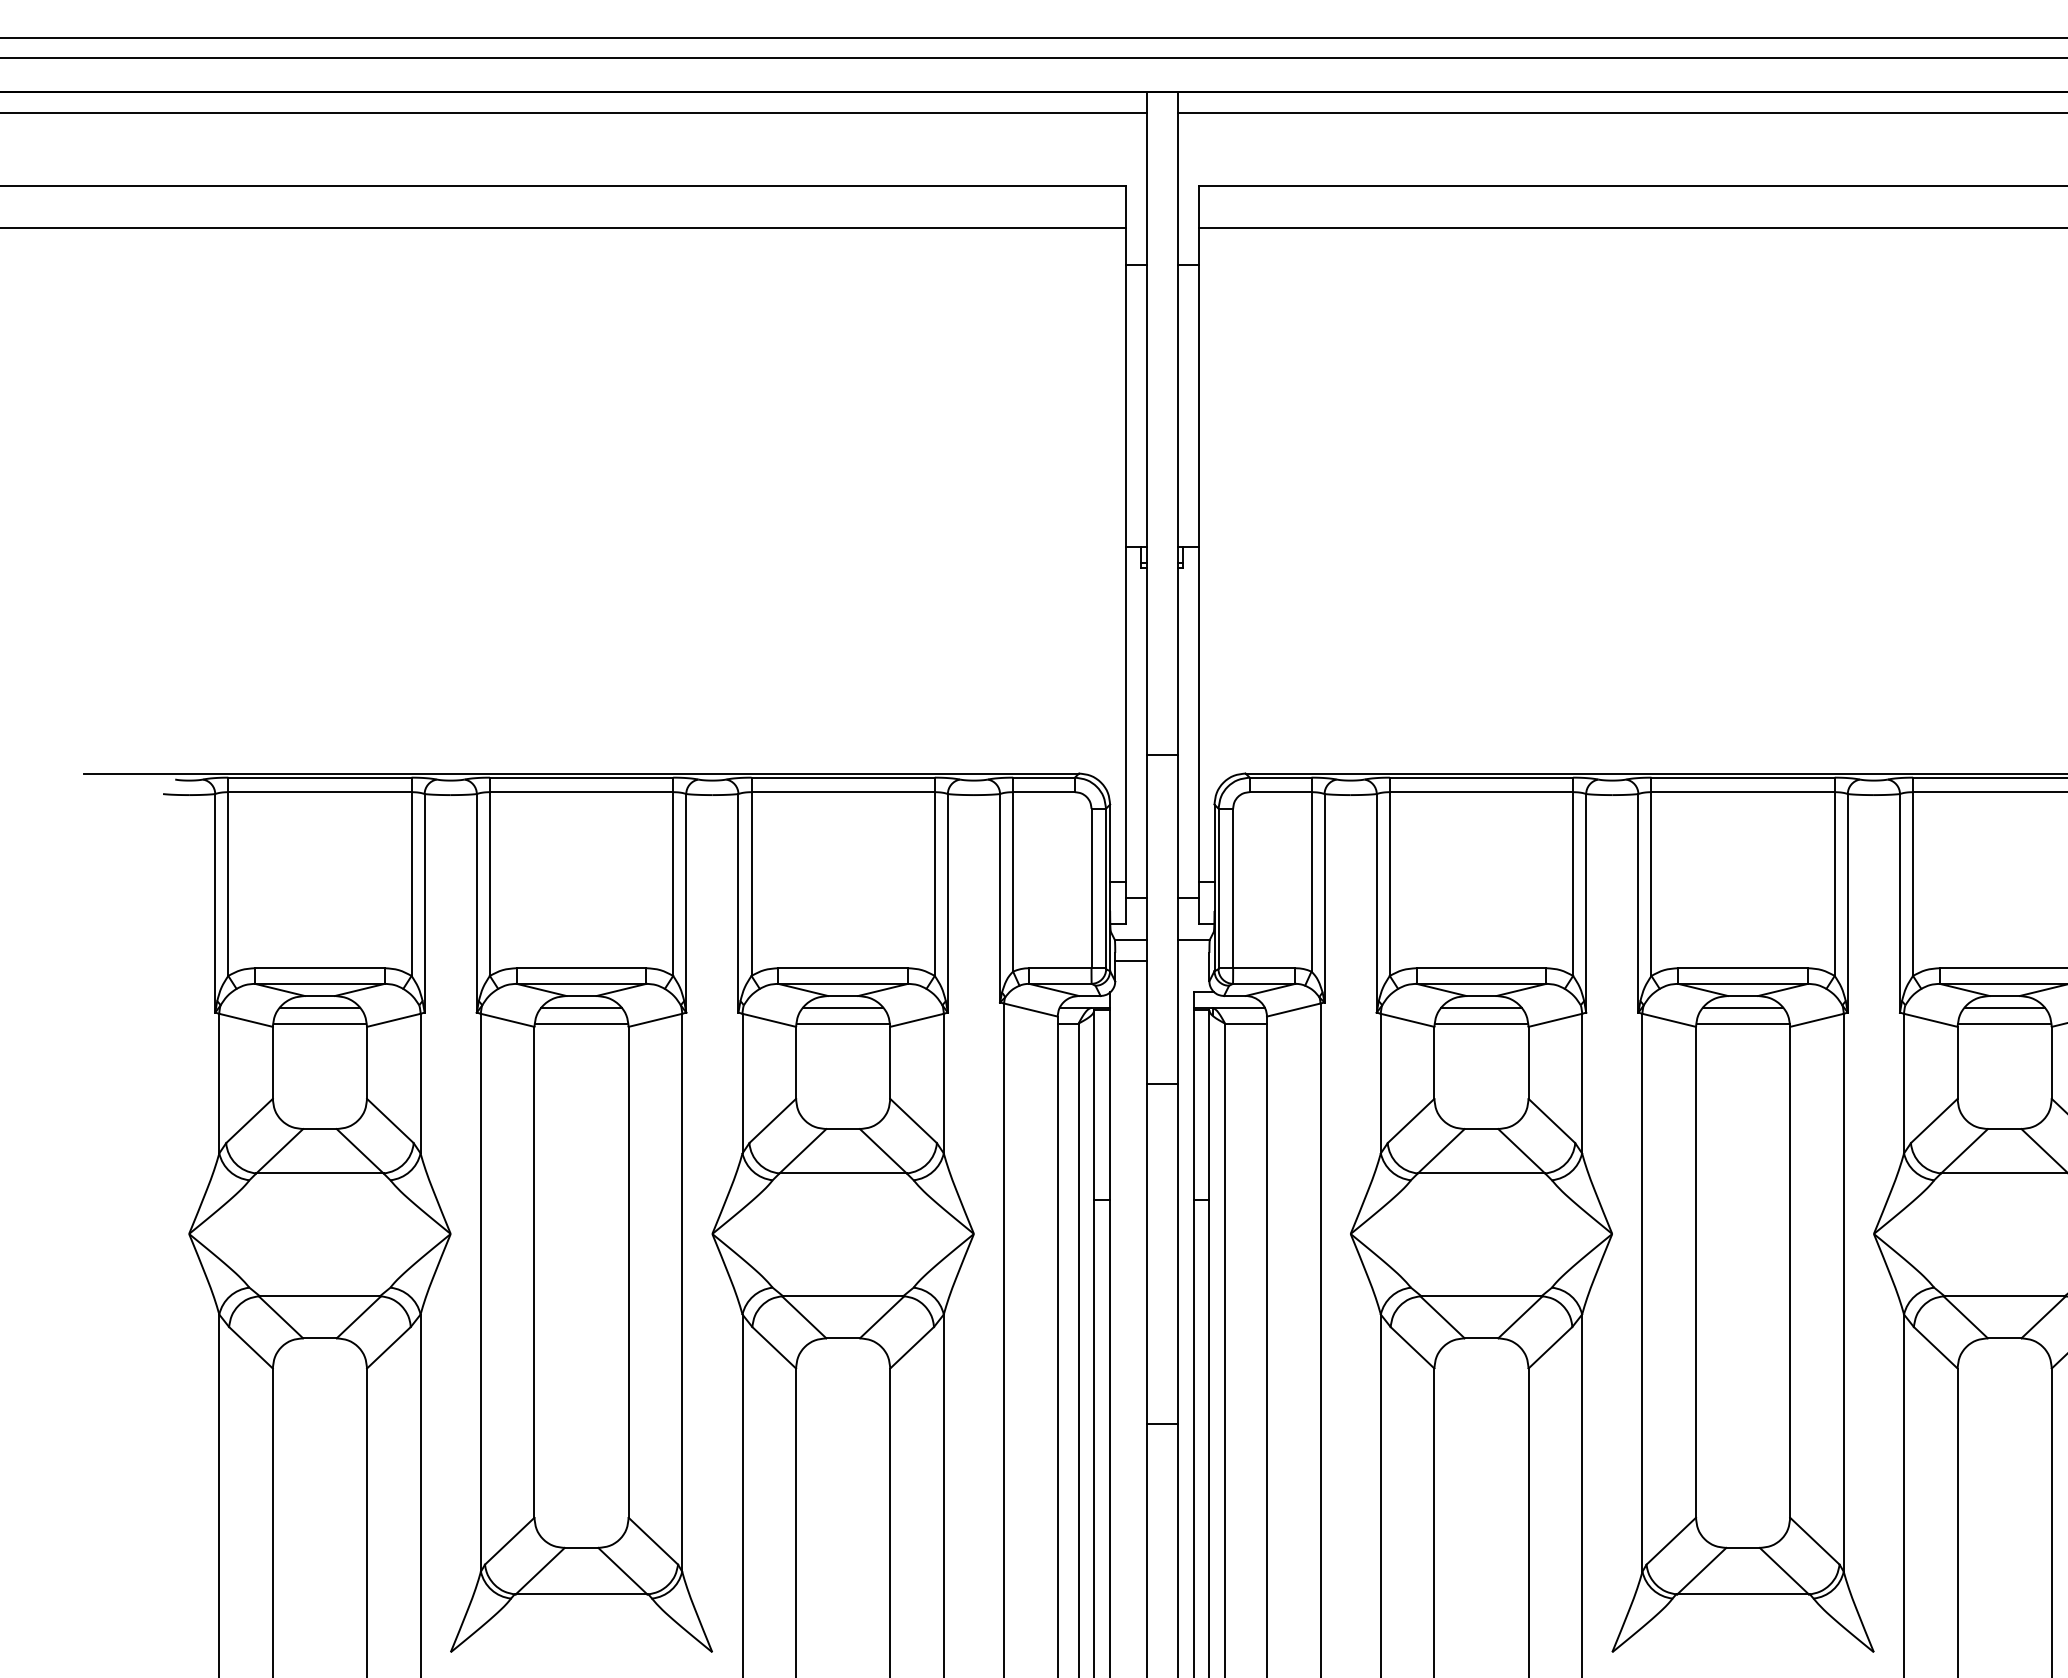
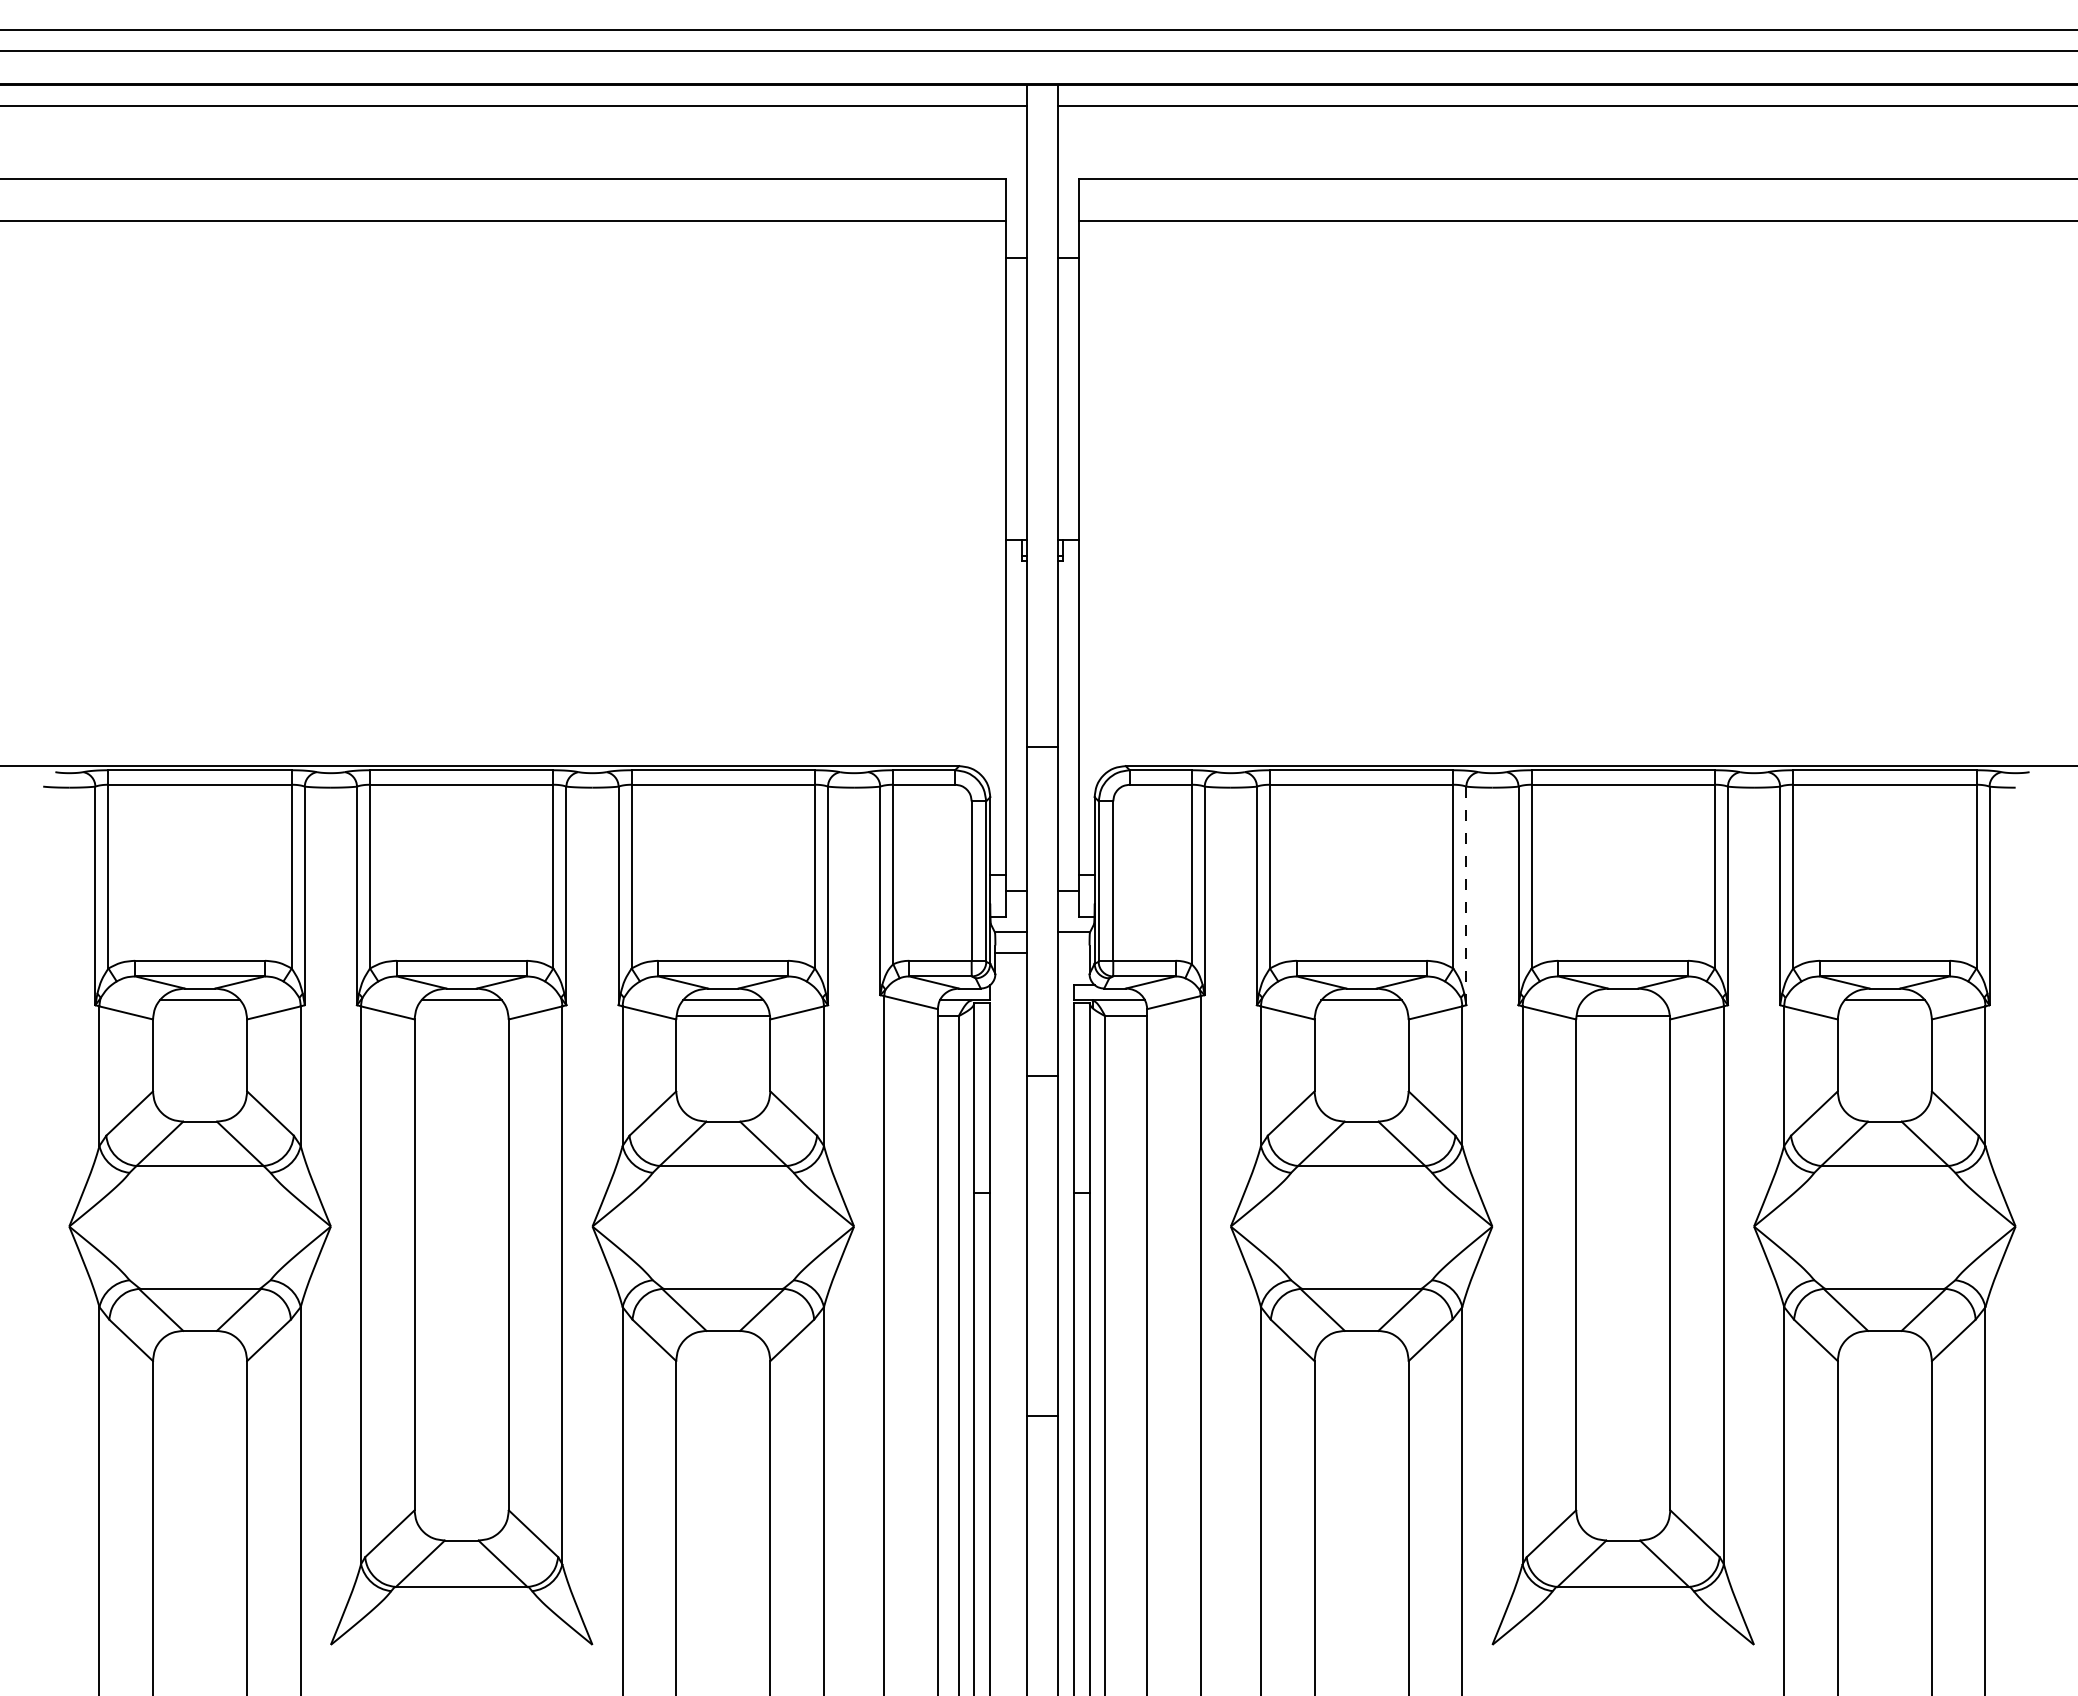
line: (1586, 903) -> (1466, 896), solid -> dashed
line: (1743, 1007) -> (1623, 1000), removed
line: (319, 1023) -> (199, 1016), removed
line: (581, 1023) -> (461, 1016), removed
line: (1481, 1023) -> (1361, 1016), removed
line: (2004, 1023) -> (1884, 1016), removed

